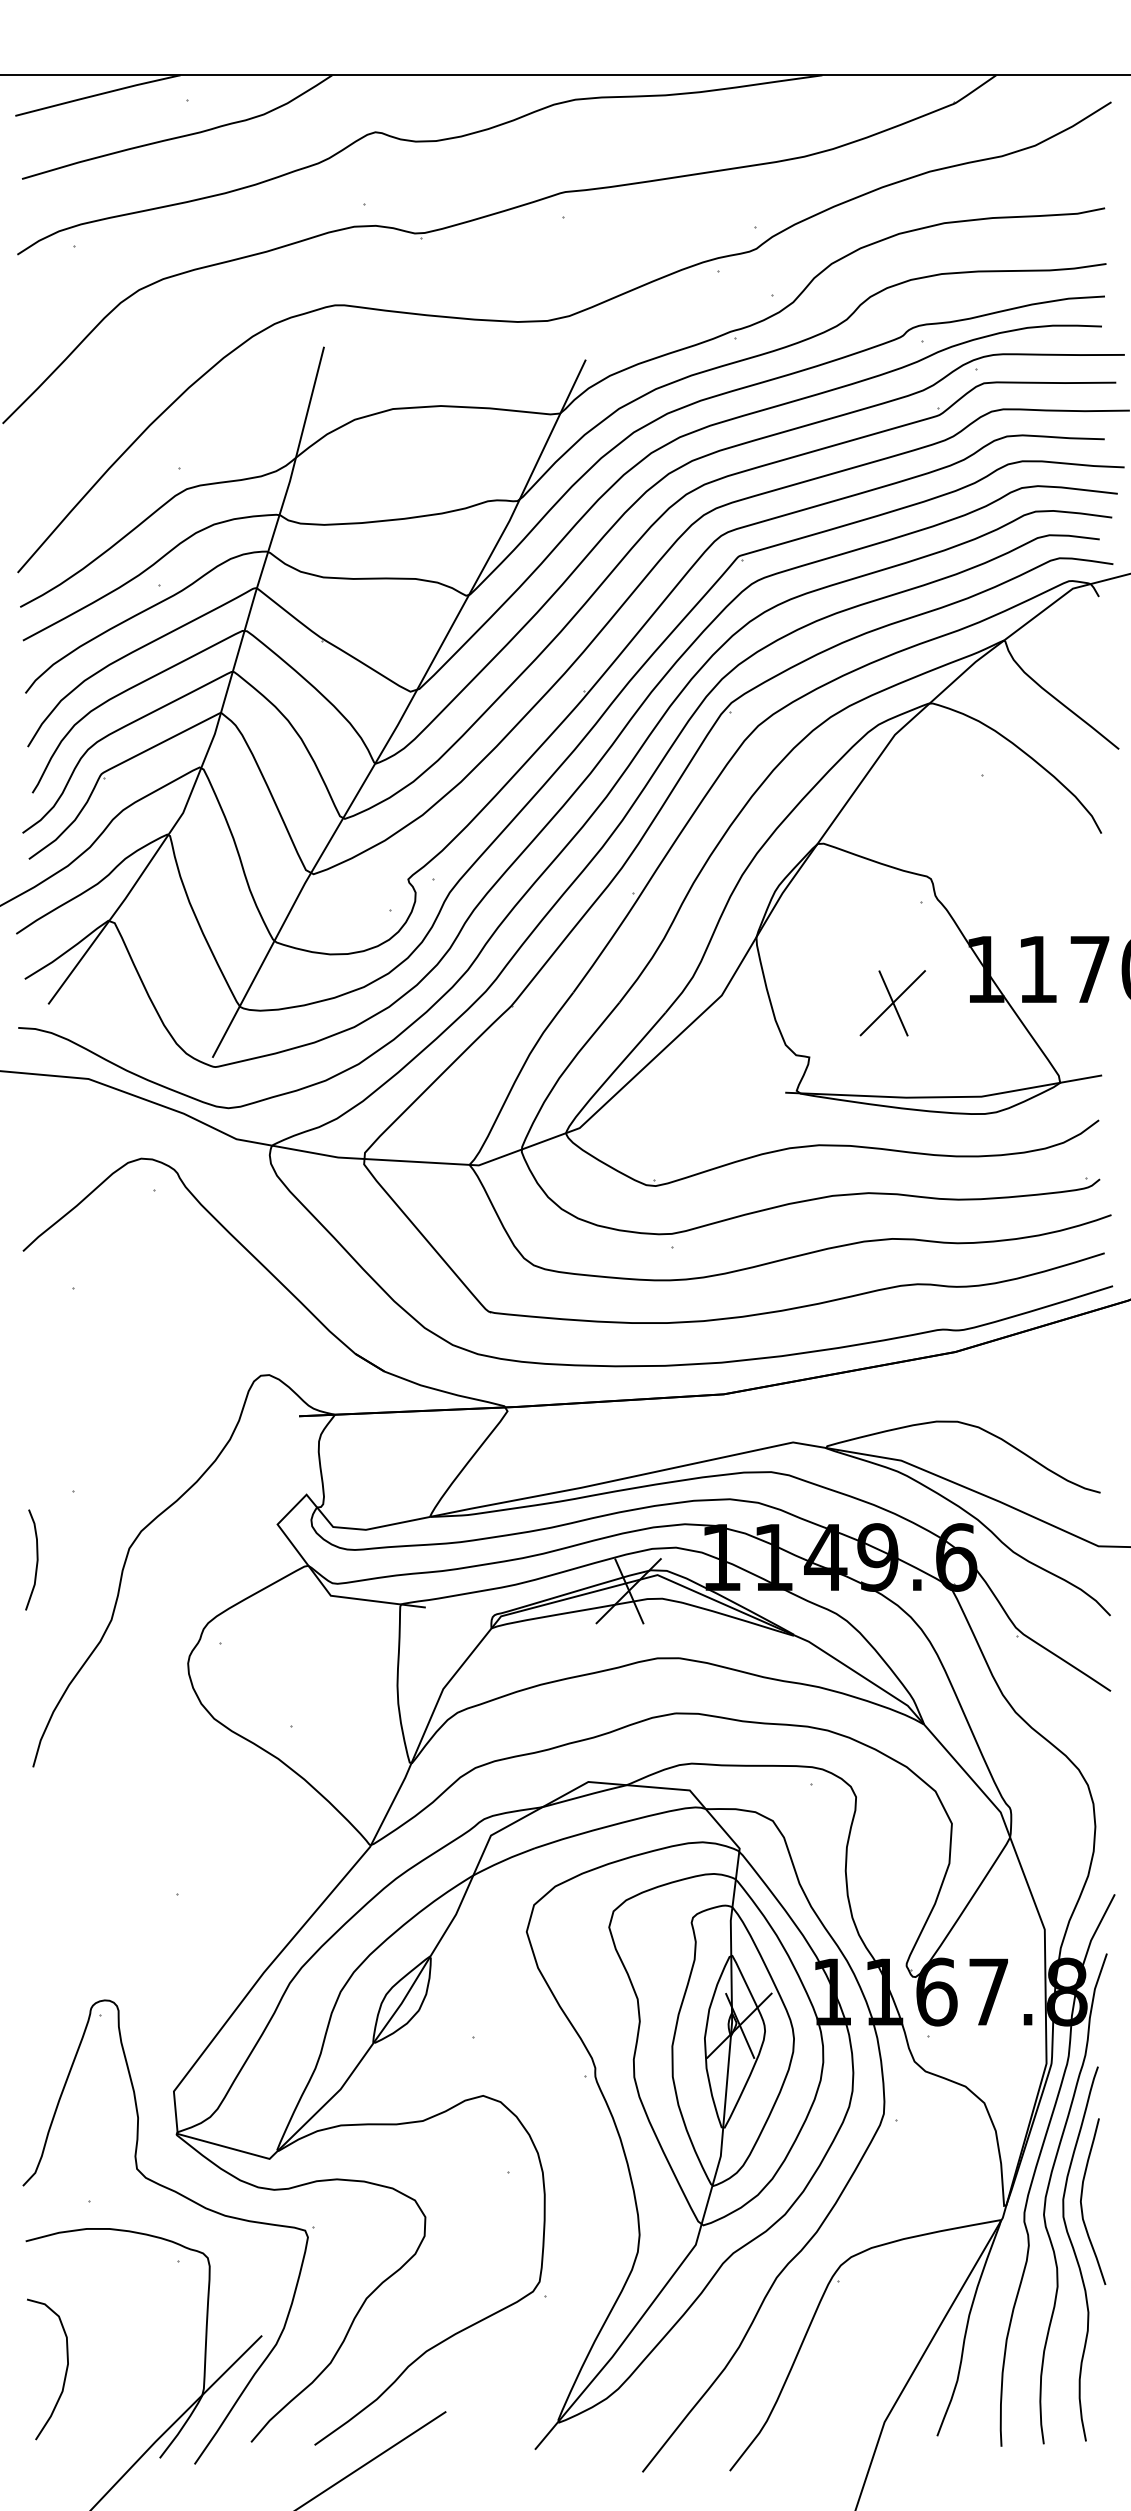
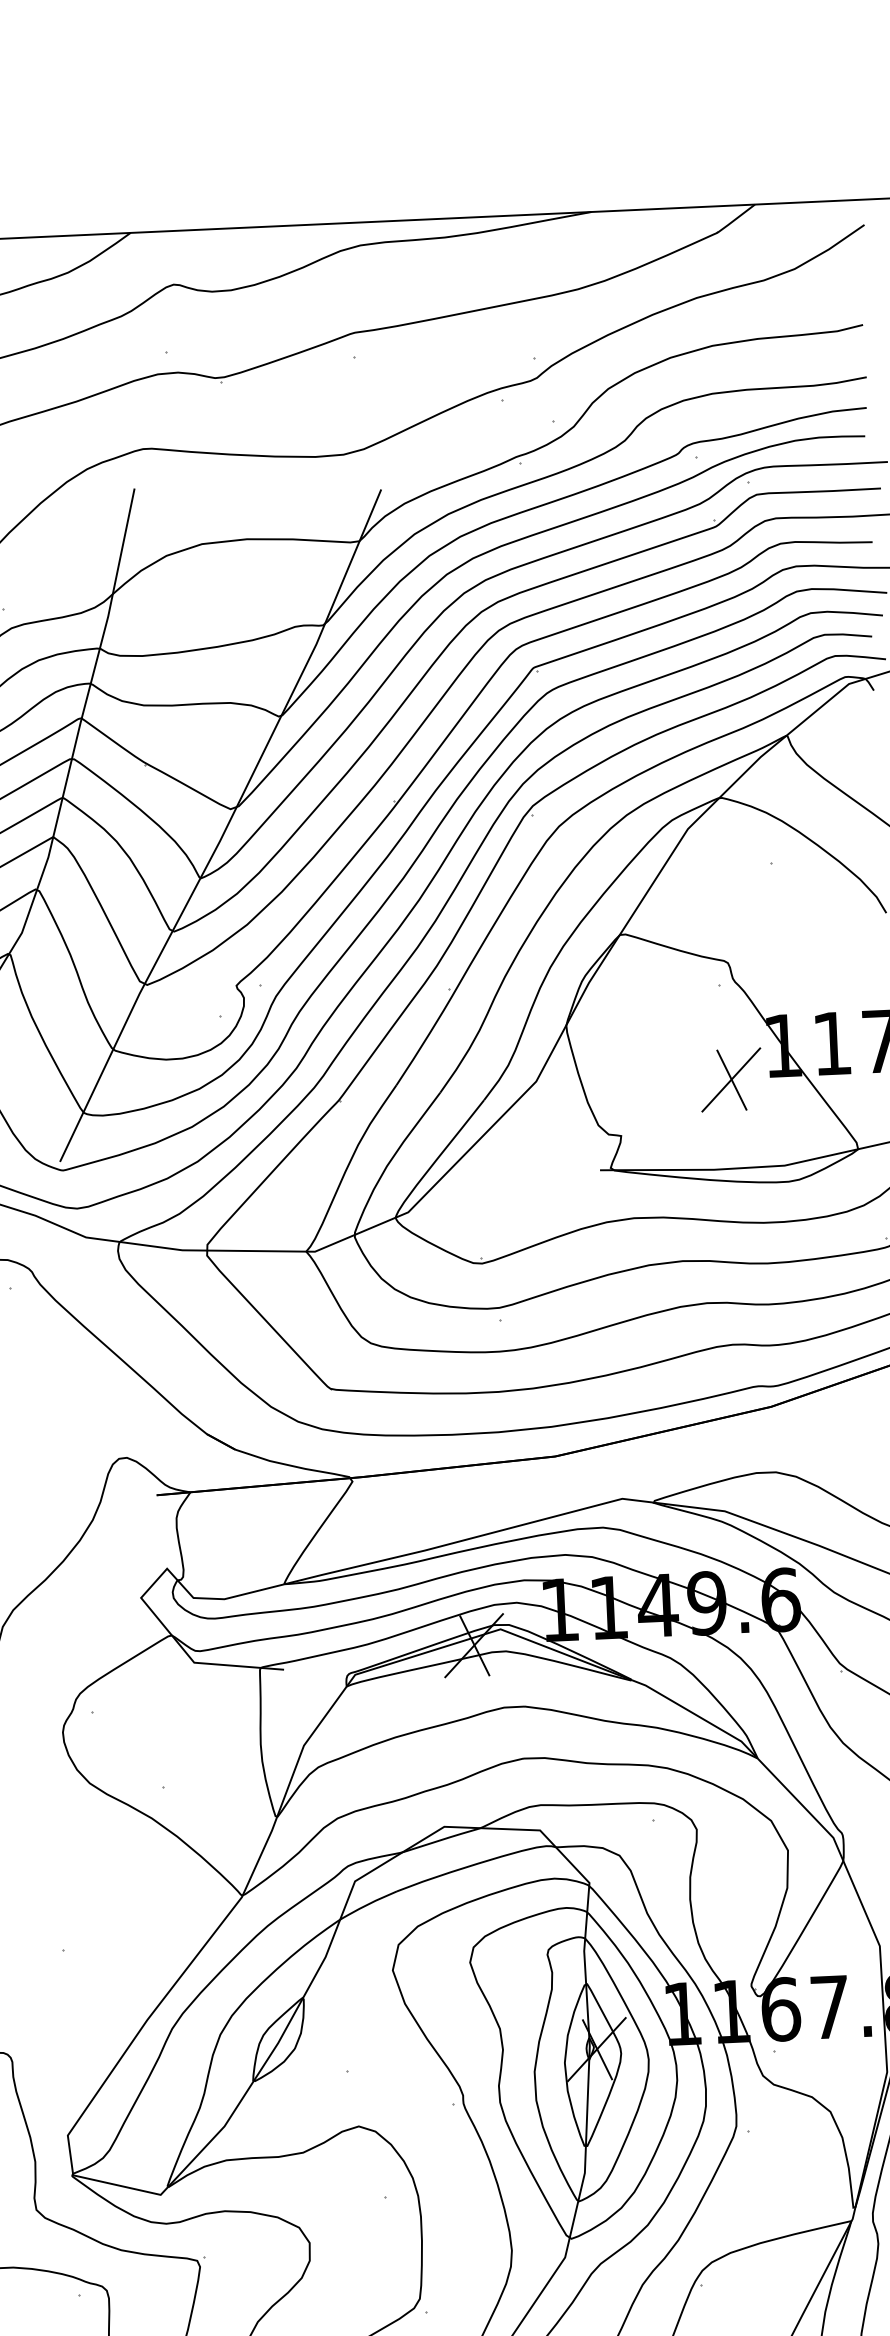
part: (892, 1003) -> (730, 1080), moved

